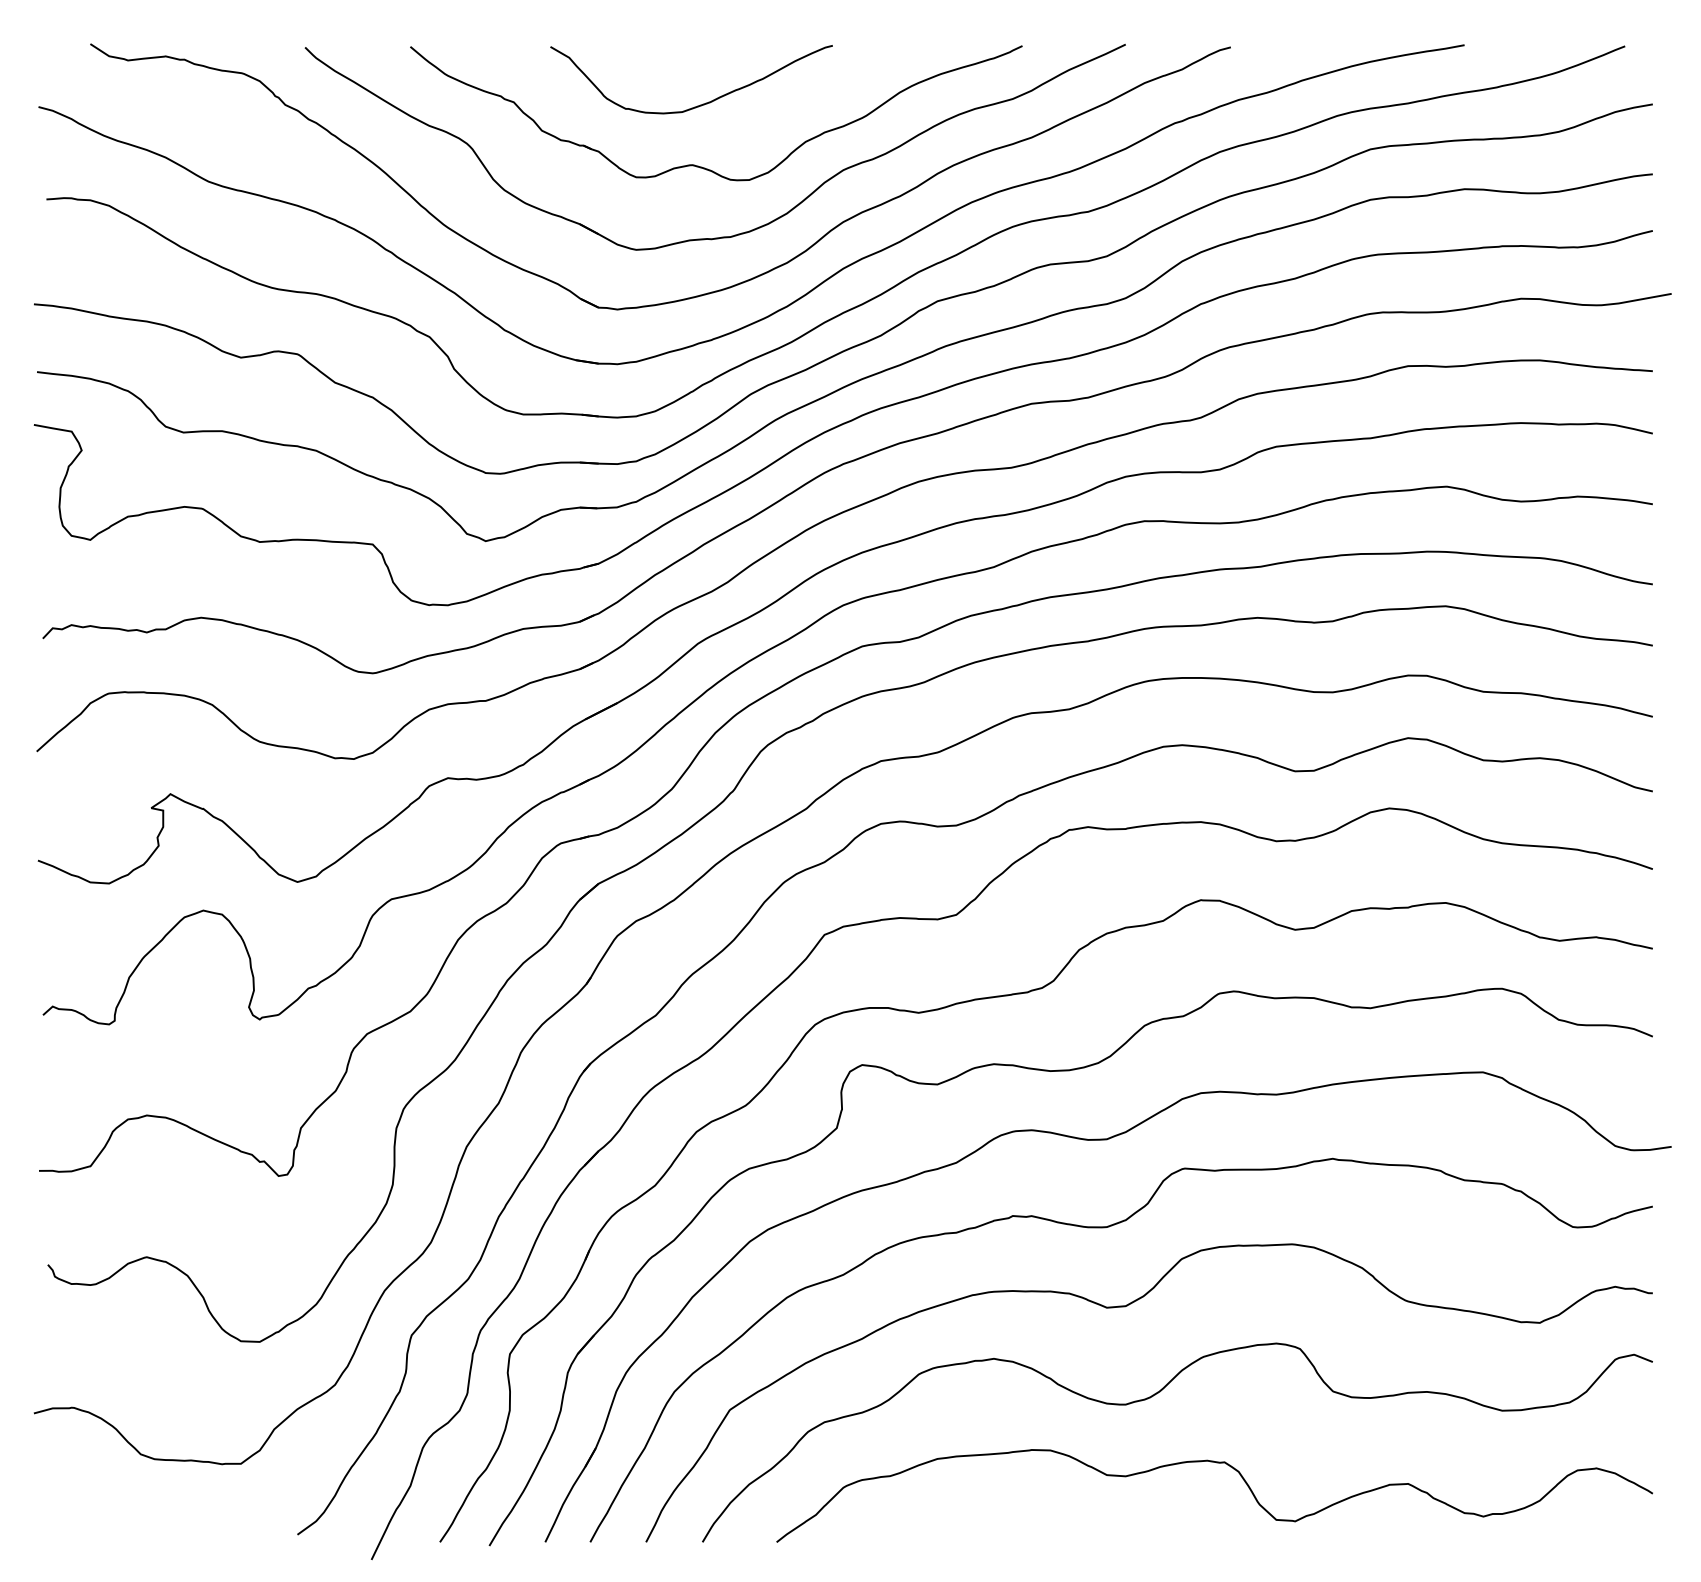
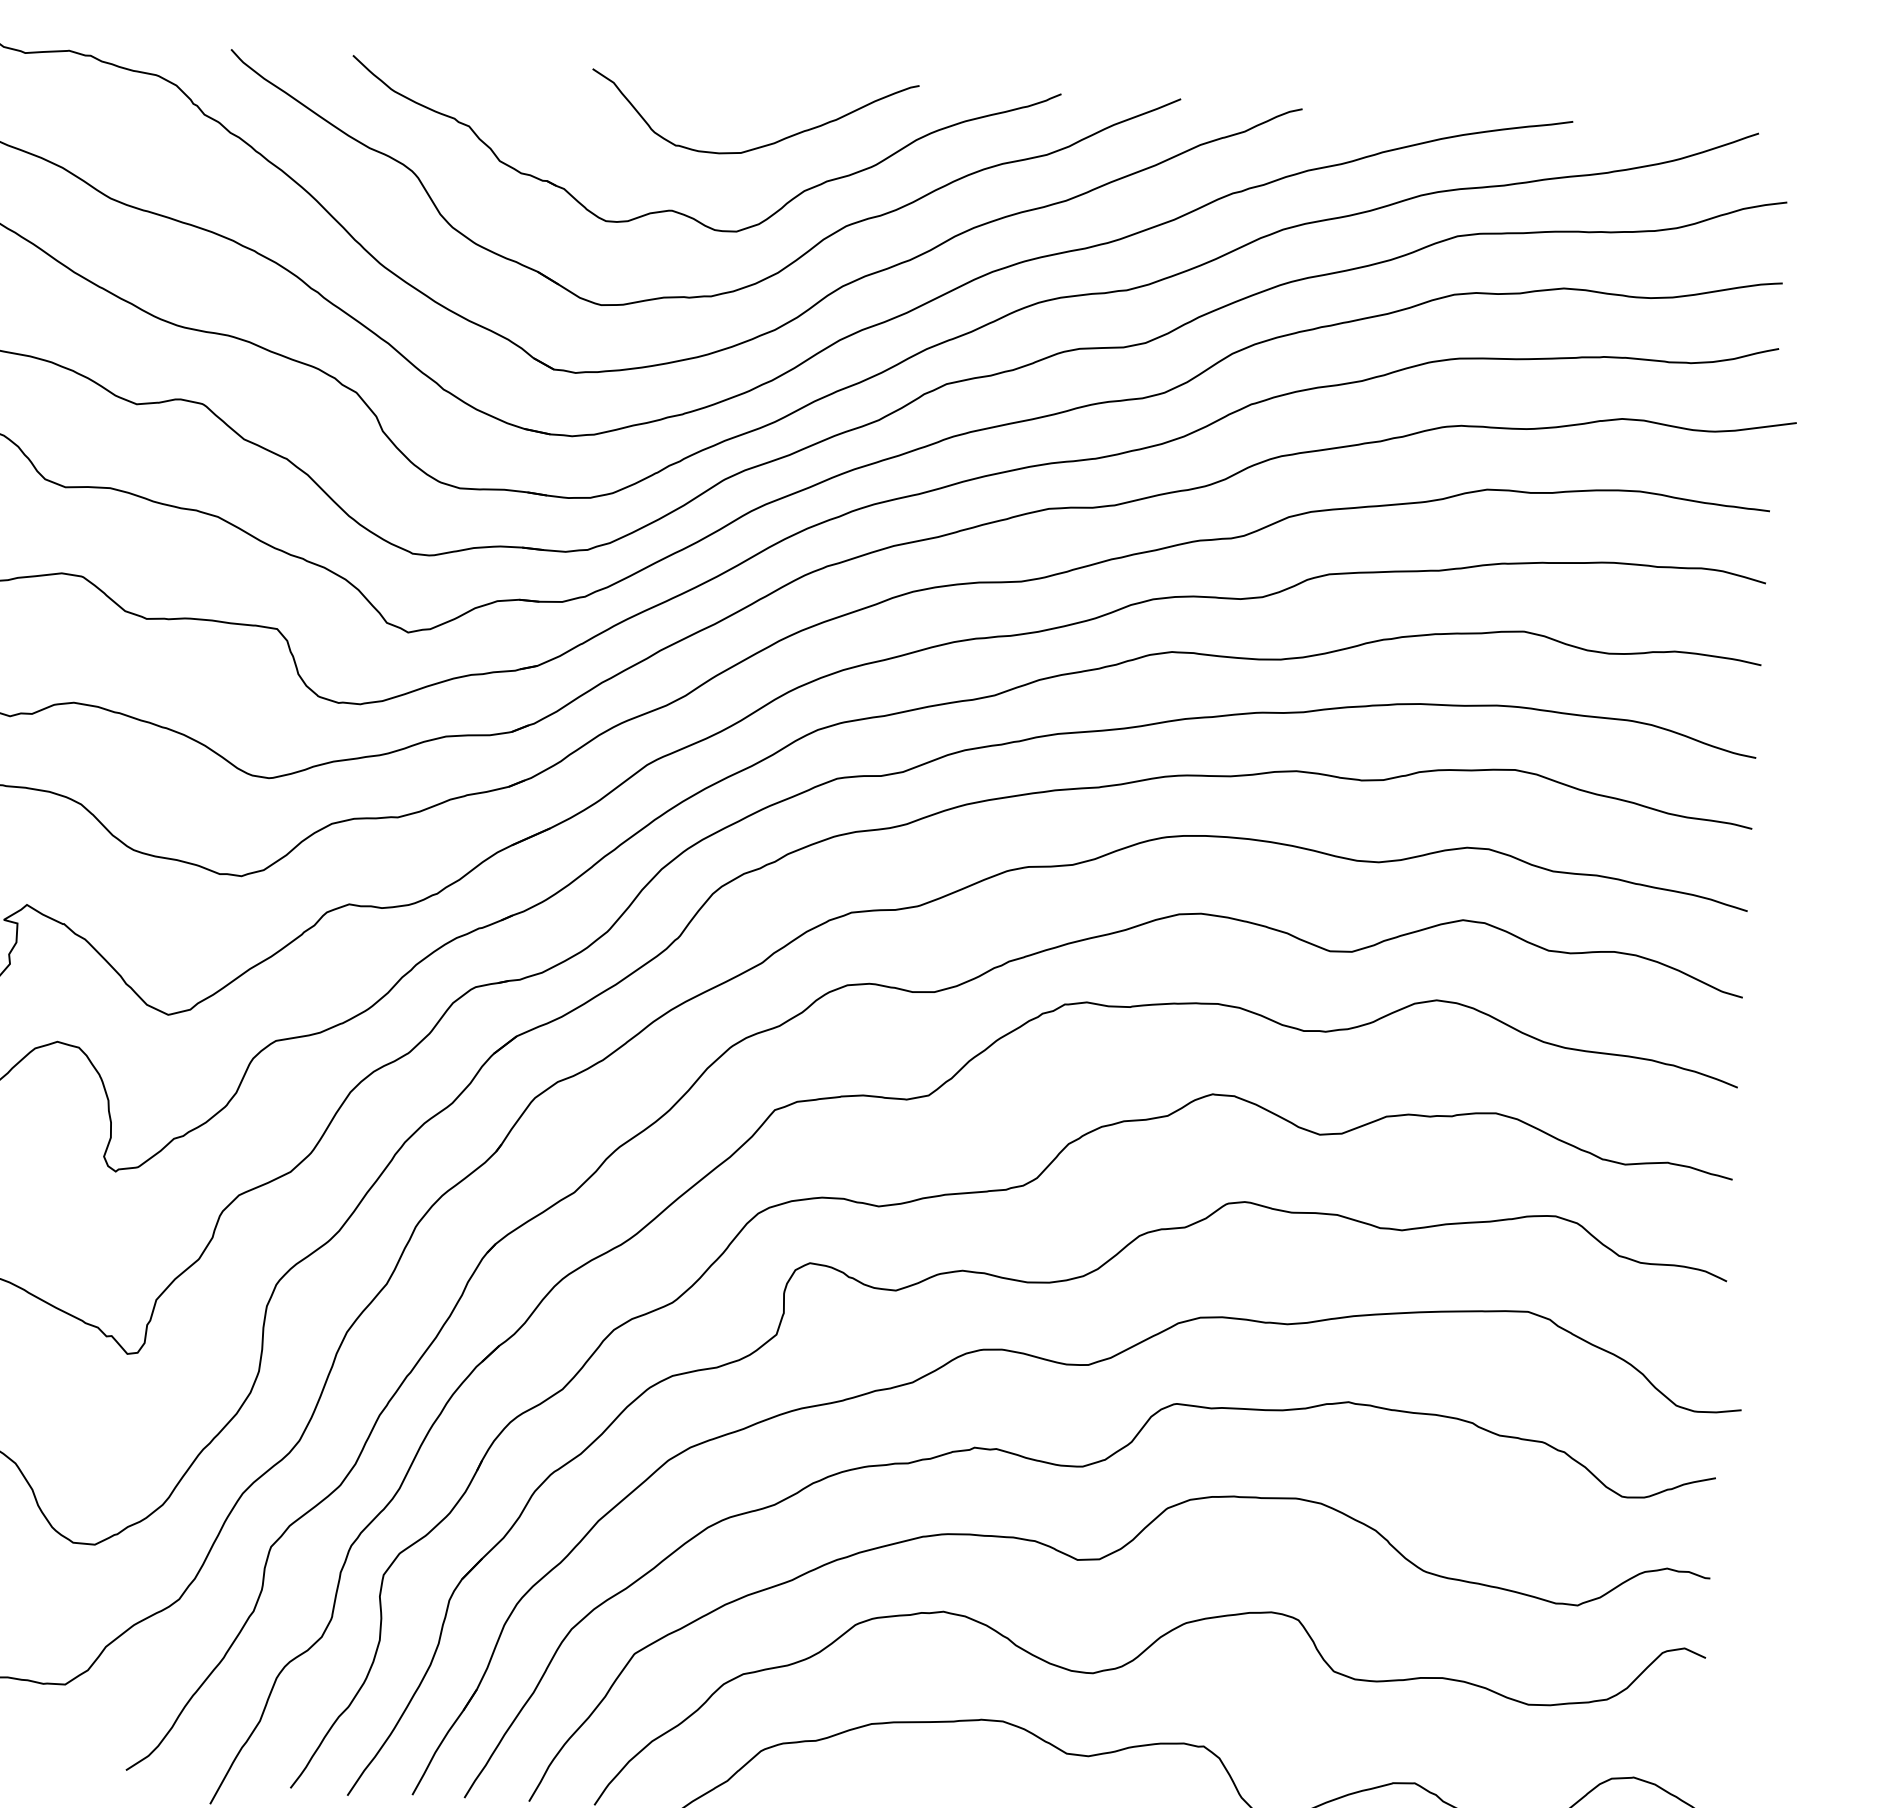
curve: (700, 104) -> (762, 145), moved

